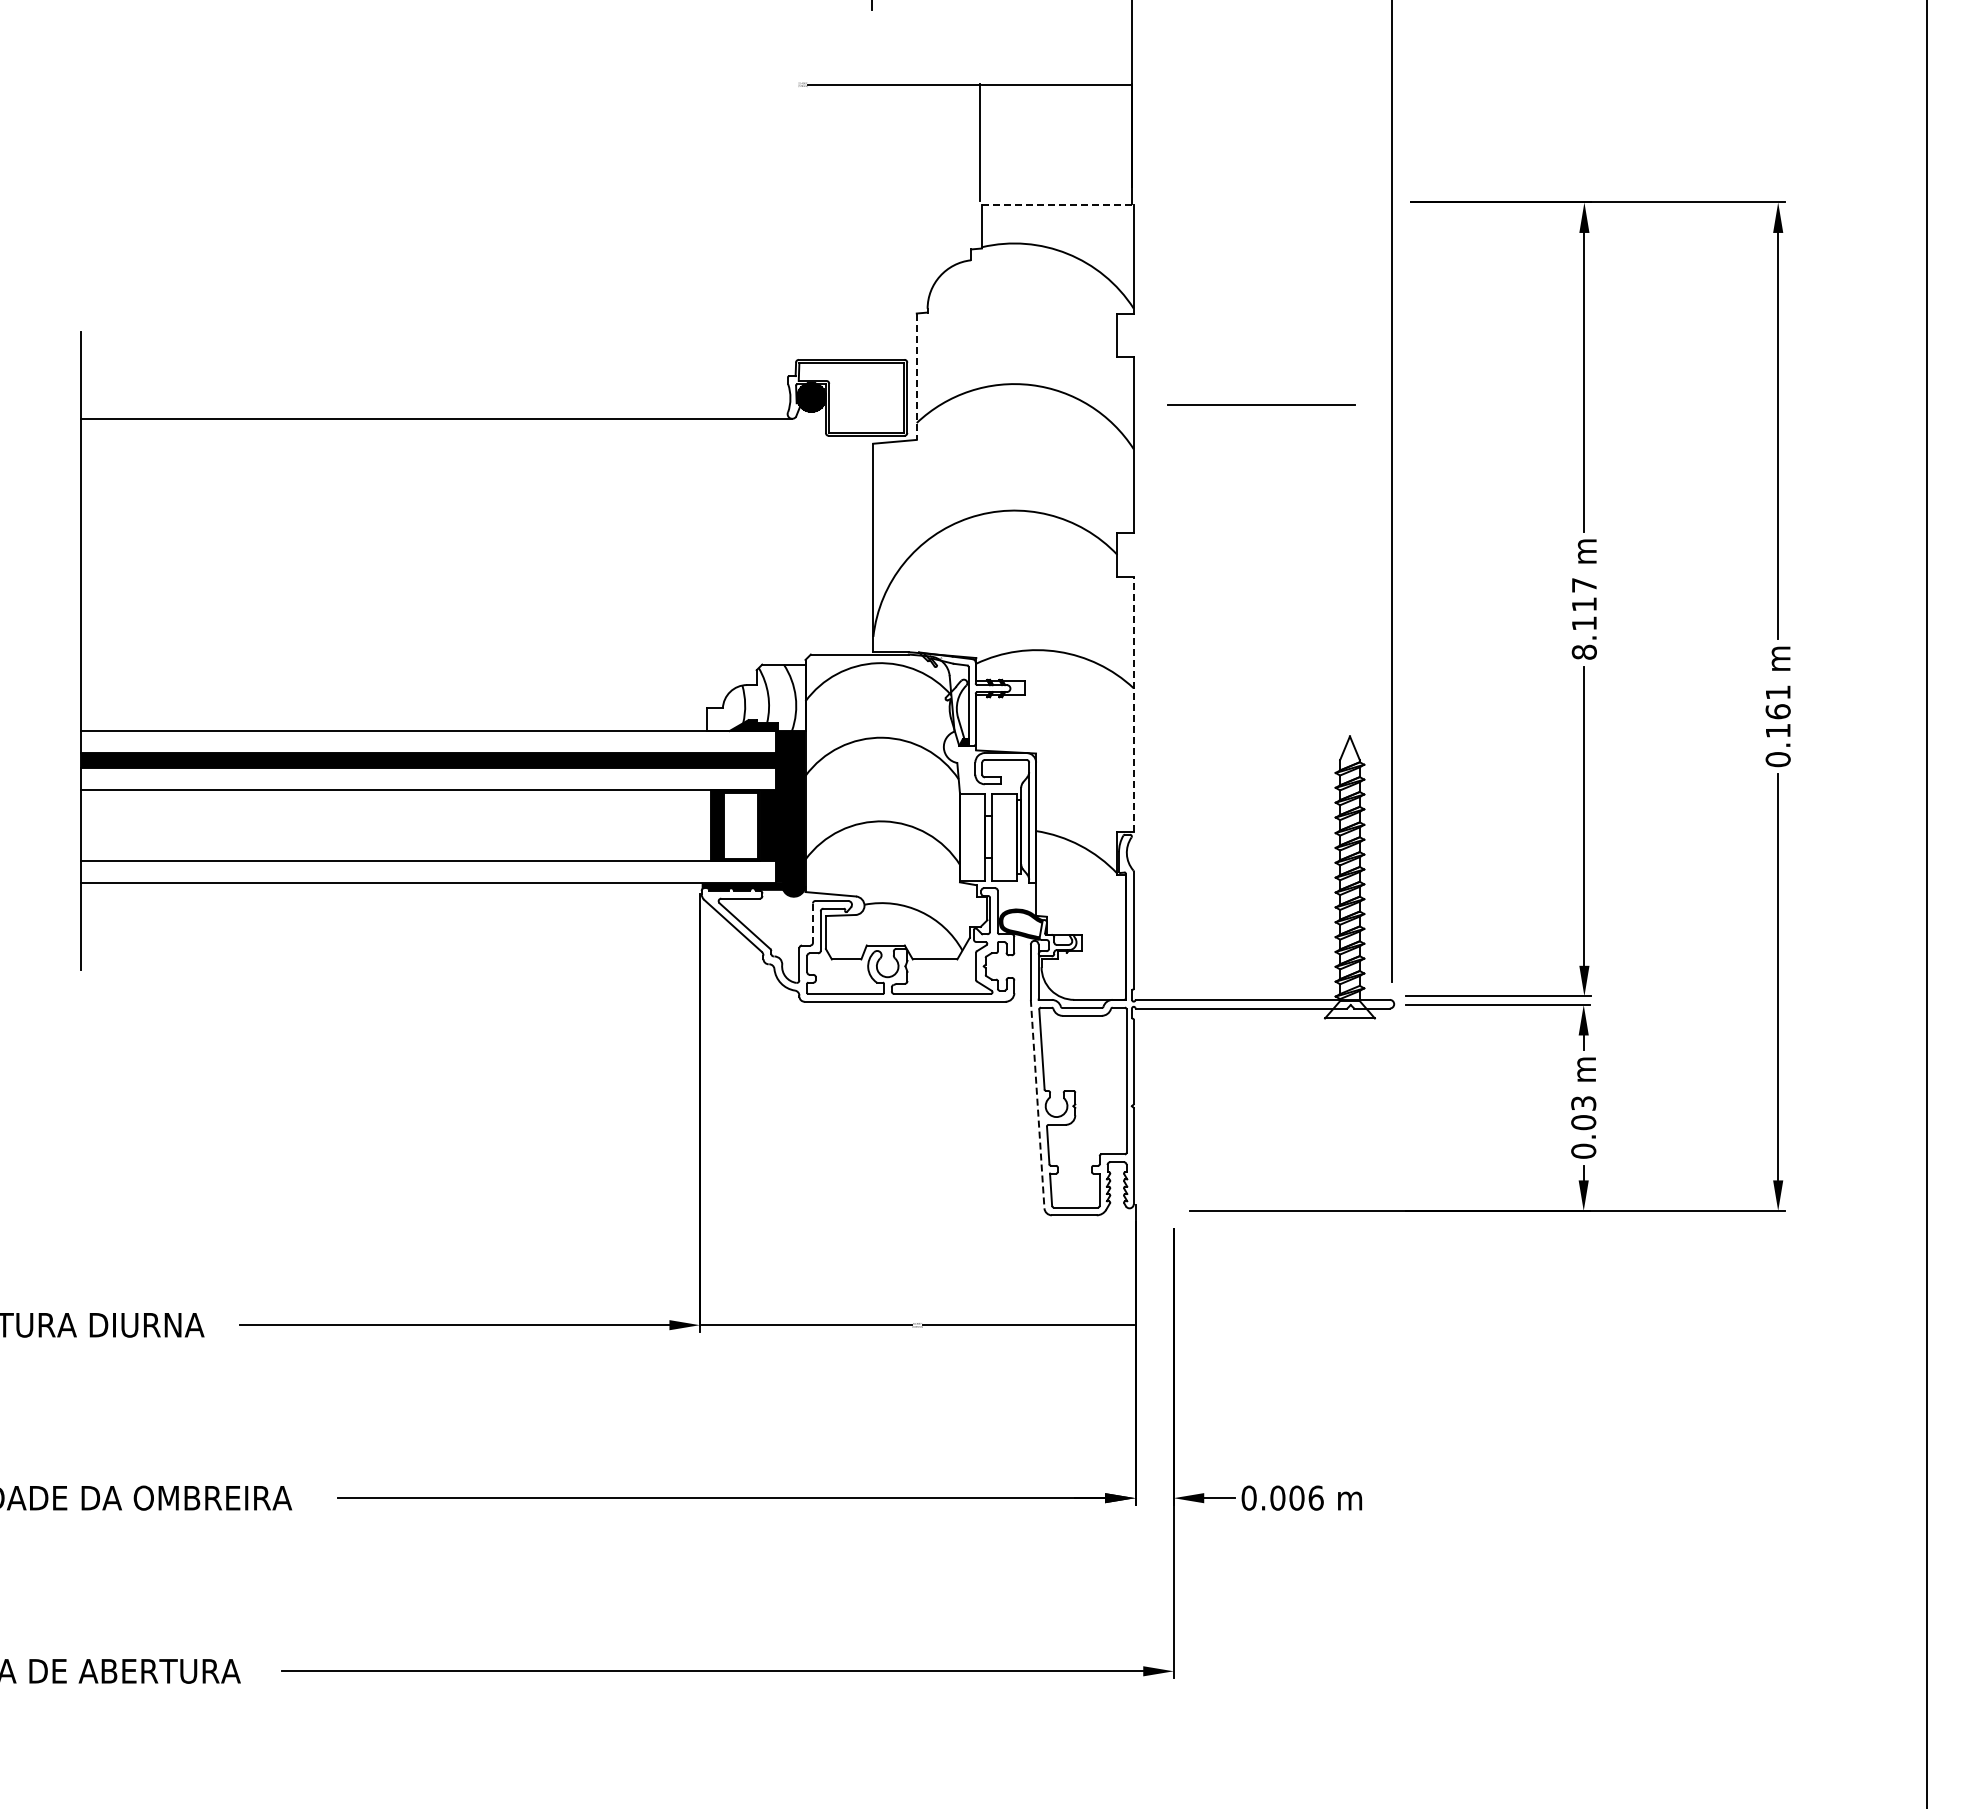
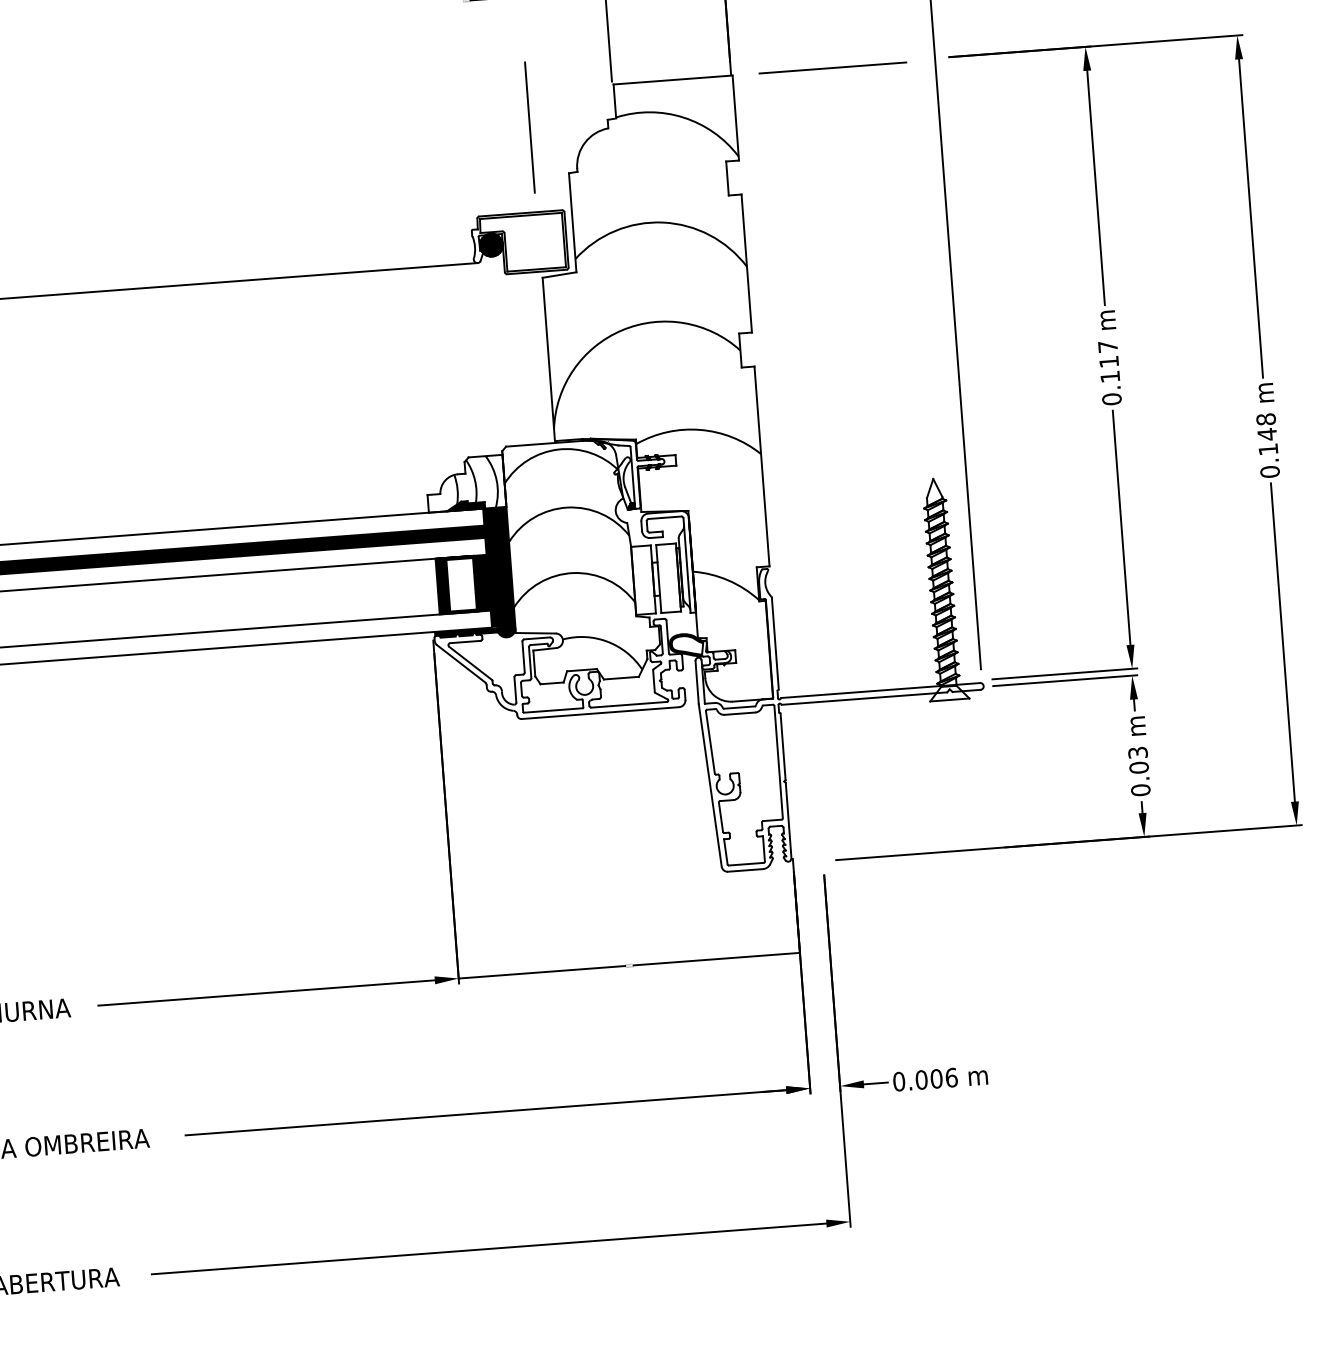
line: (1057, 205) -> (672, 80), dashed -> solid
line: (871, 251) -> (529, 127), added
line: (916, 377) -> (572, 223), dashed -> solid
line: (1261, 404) -> (832, 67), moved
text: (1584, 651) -> (1112, 398), 8.117 -> 0.117
text: (1777, 702) -> (1266, 427), 0.161 -> 0.148
line: (1133, 704) -> (761, 466), dashed -> solid
line: (812, 923) -> (523, 657), dashed -> solid
line: (1037, 1104) -> (710, 785), dashed -> solid

